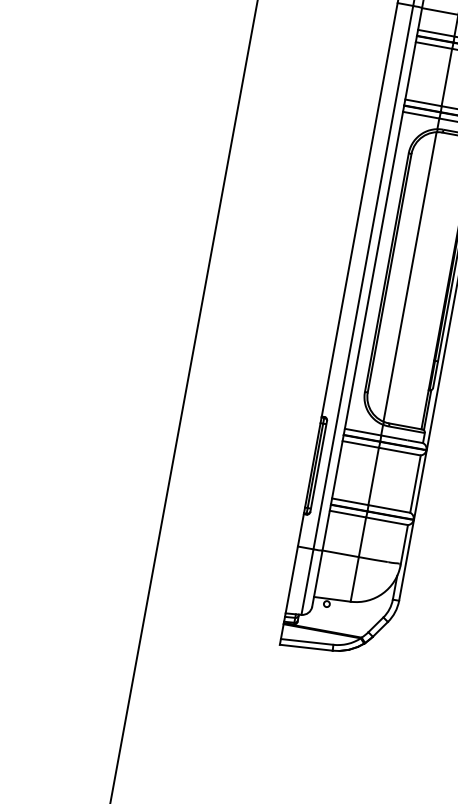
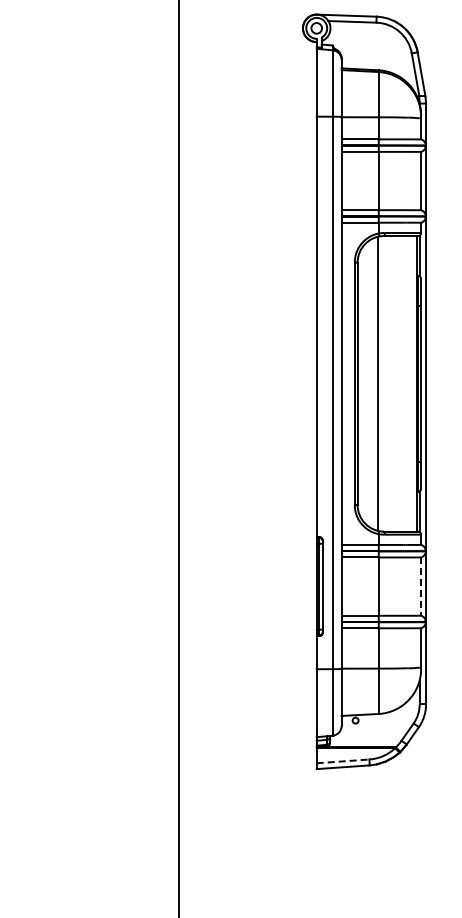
line: (415, 485) -> (421, 587), solid -> dashed
line: (307, 642) -> (343, 761), solid -> dashed

